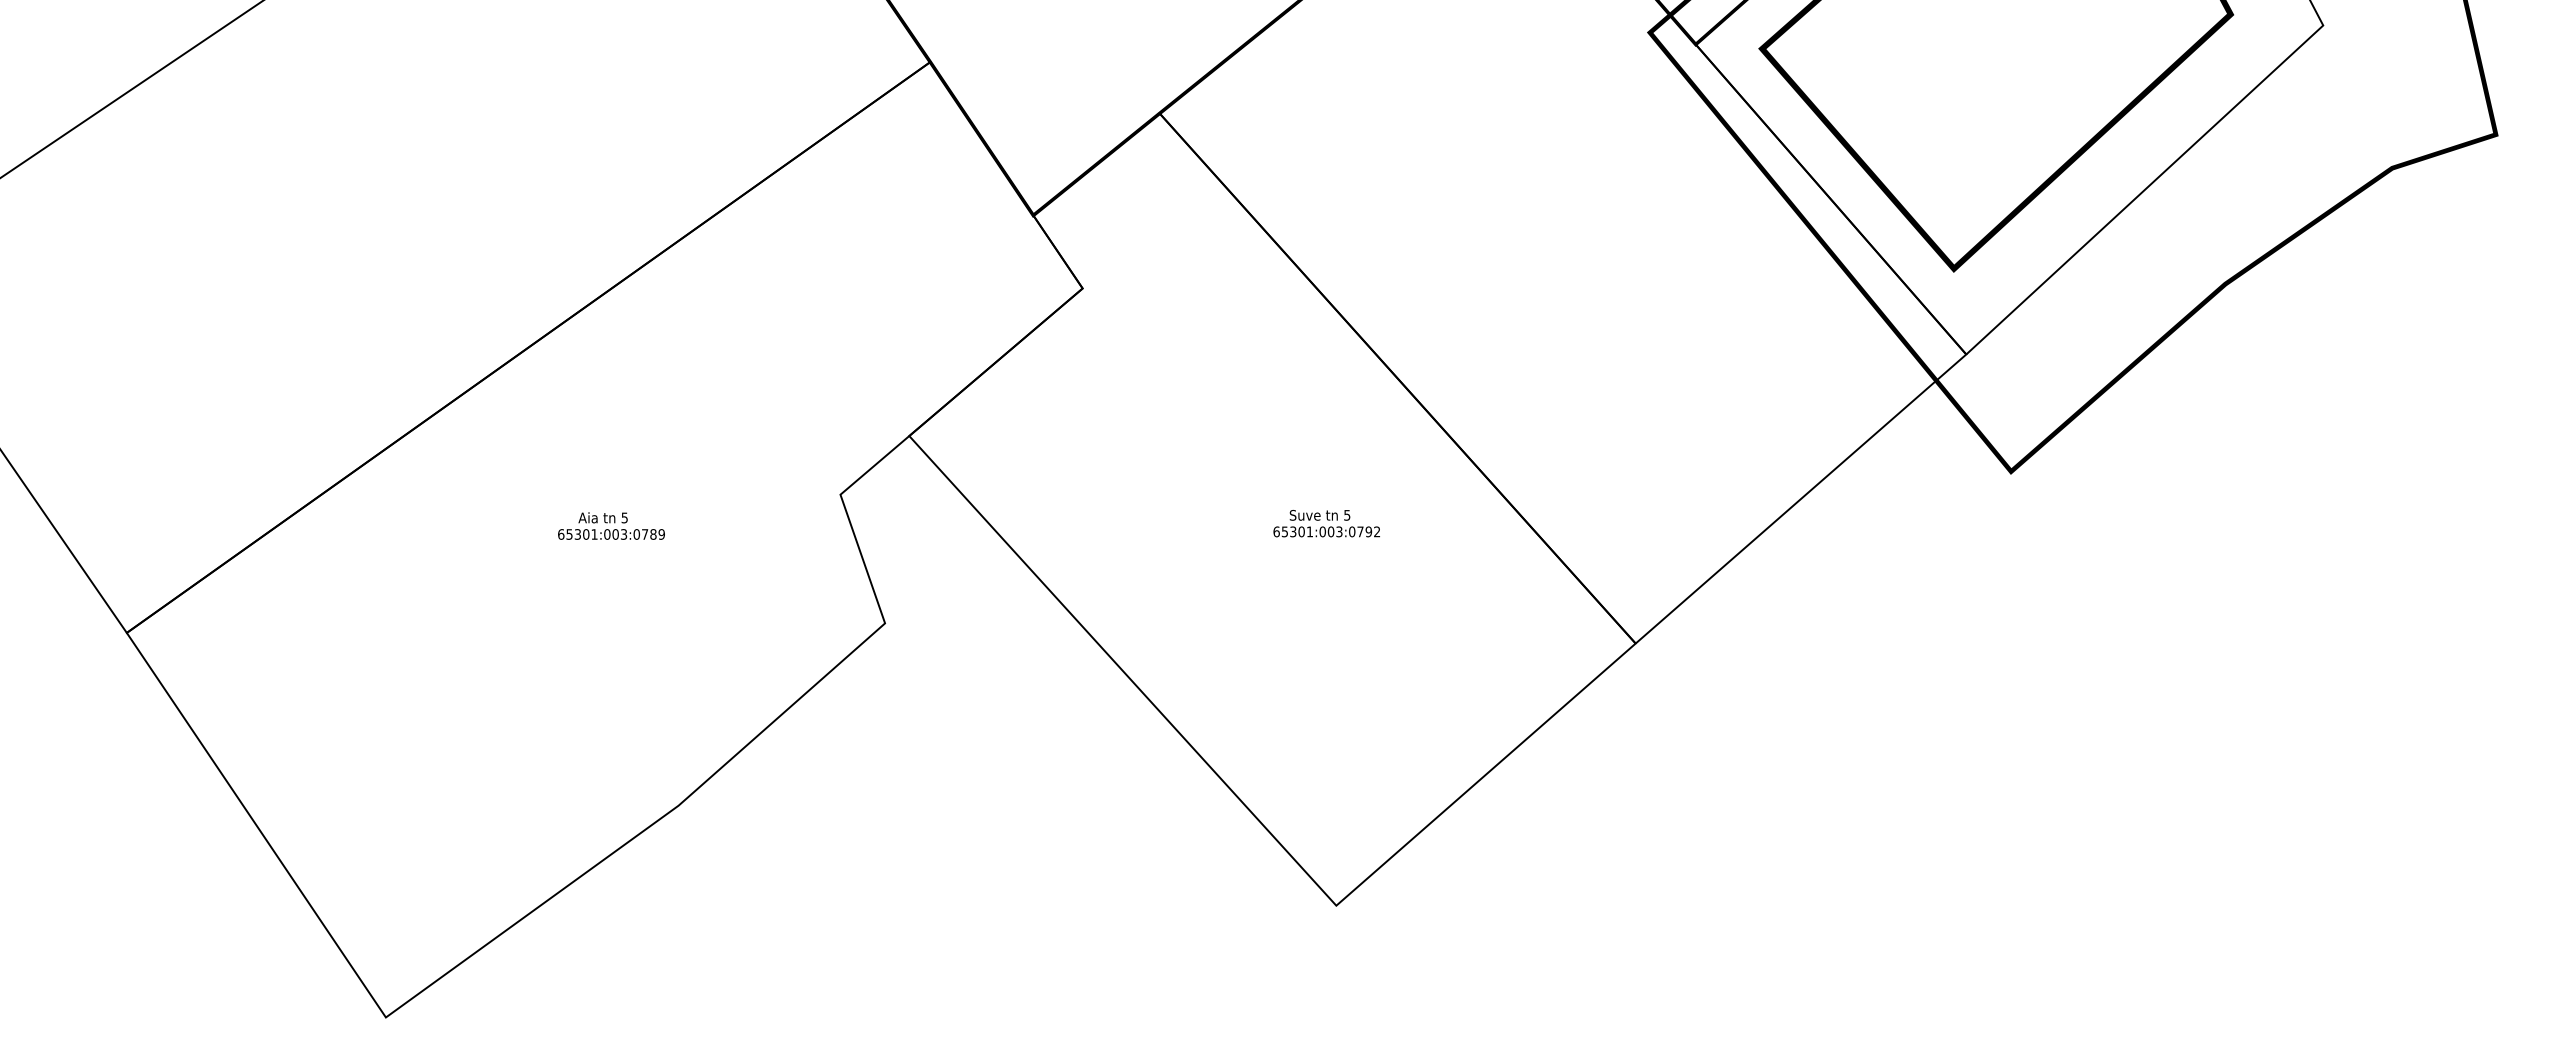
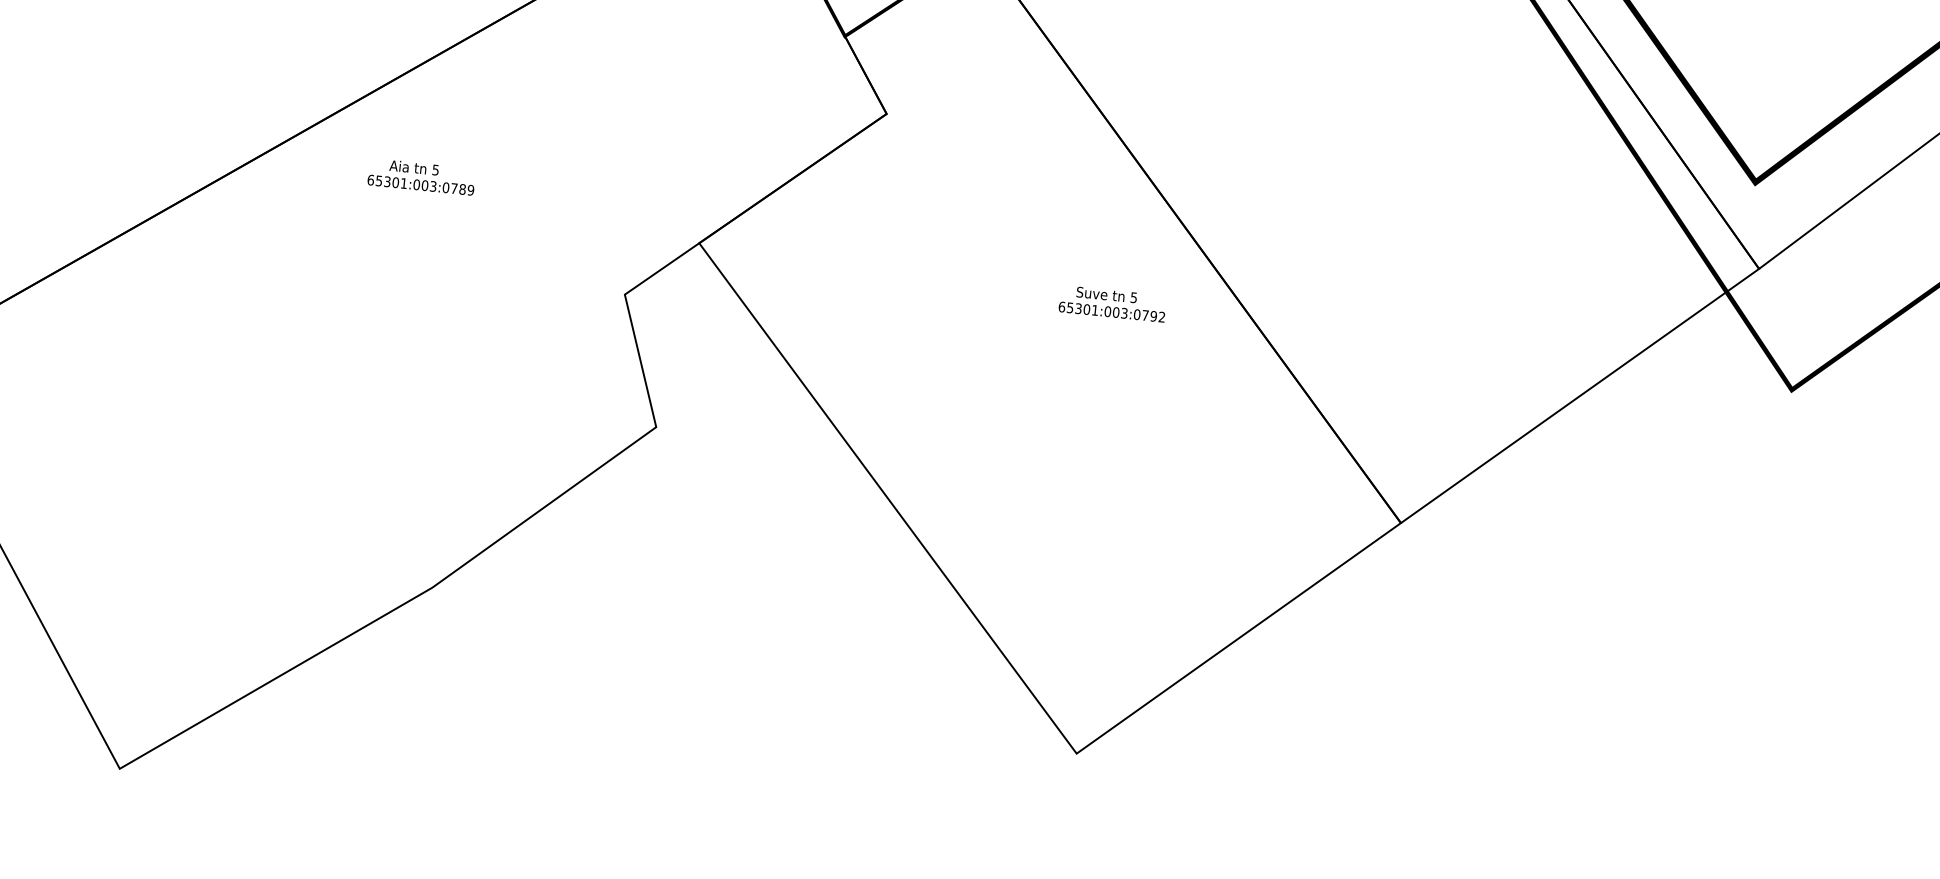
text: (1326, 523) -> (1112, 303), moved
text: (611, 525) -> (421, 176), moved

